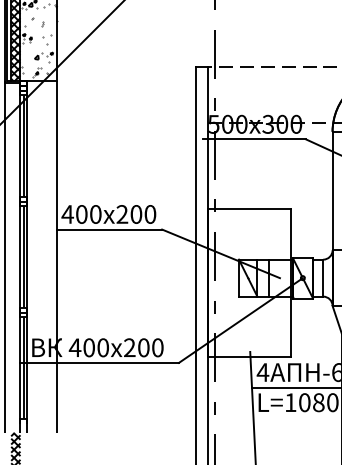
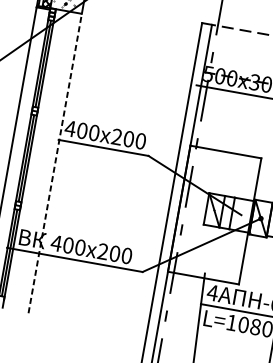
line: (57, 257) -> (55, 163), solid -> dashed

